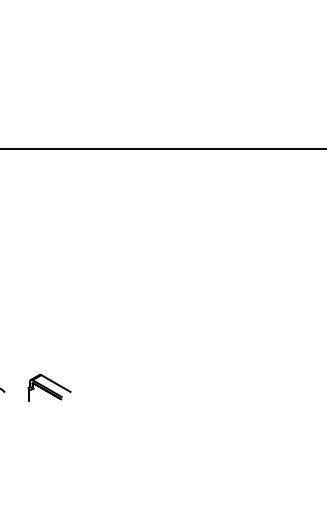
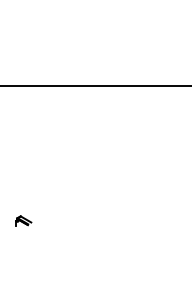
part: (49, 386) -> (23, 220), size x0.62

